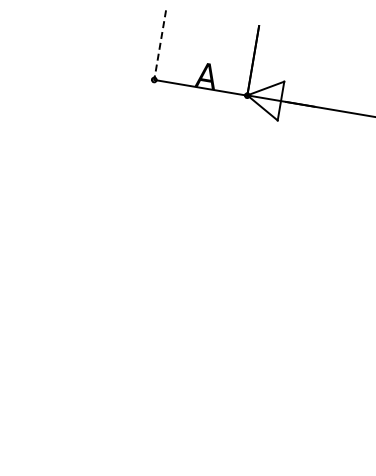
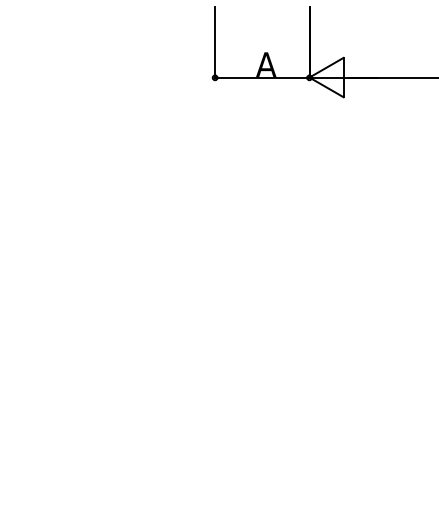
line: (160, 46) -> (215, 43), dashed -> solid

